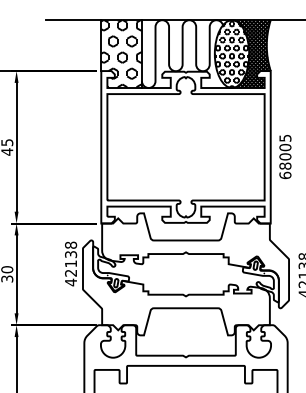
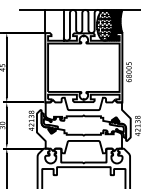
hatch: (121, 52) -> (54, 24), removed

